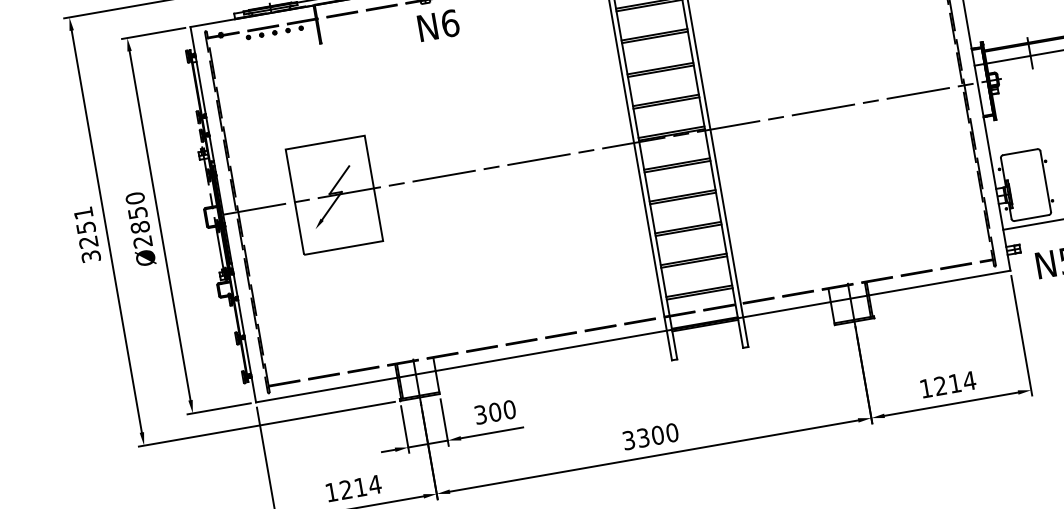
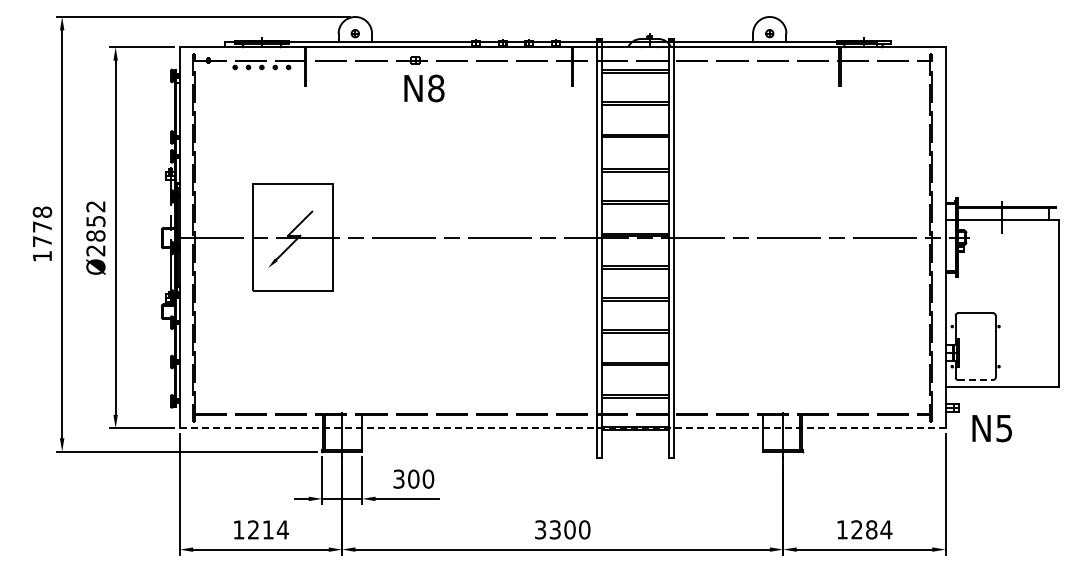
text: (450, 23) -> (436, 88), N6 -> N8
text: (134, 198) -> (95, 206), Ø2850 -> Ø2852
line: (1032, 218) -> (976, 380), solid -> dashed
text: (87, 234) -> (42, 233), 3251 -> 1778
line: (633, 336) -> (562, 428), solid -> dashed
text: (954, 383) -> (871, 529), 1214 -> 1284

